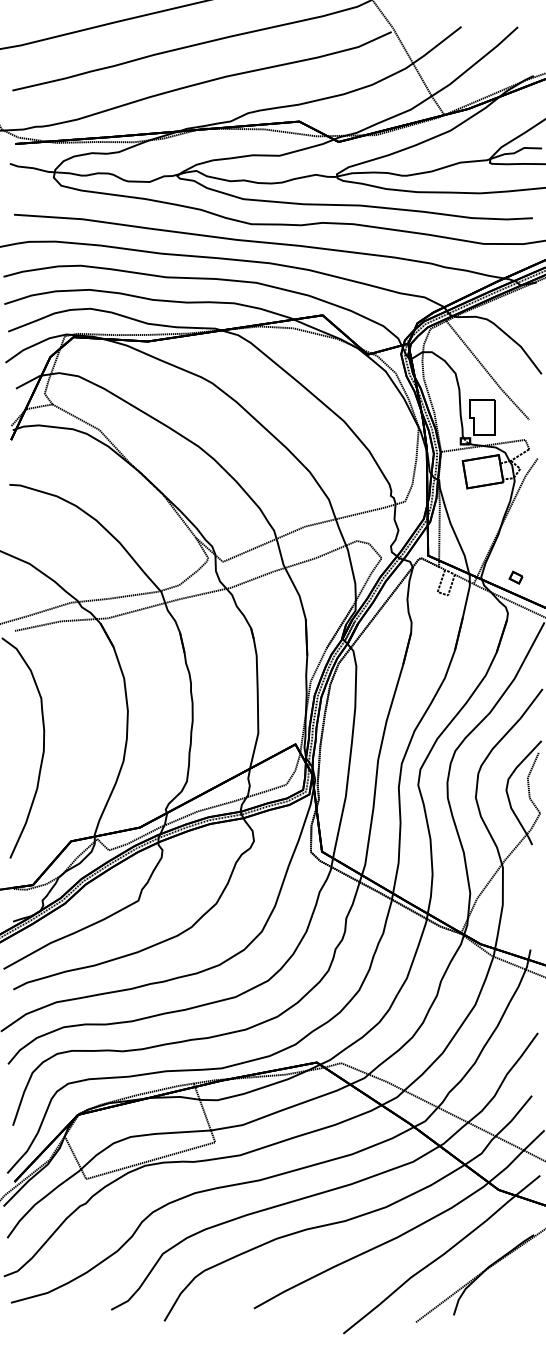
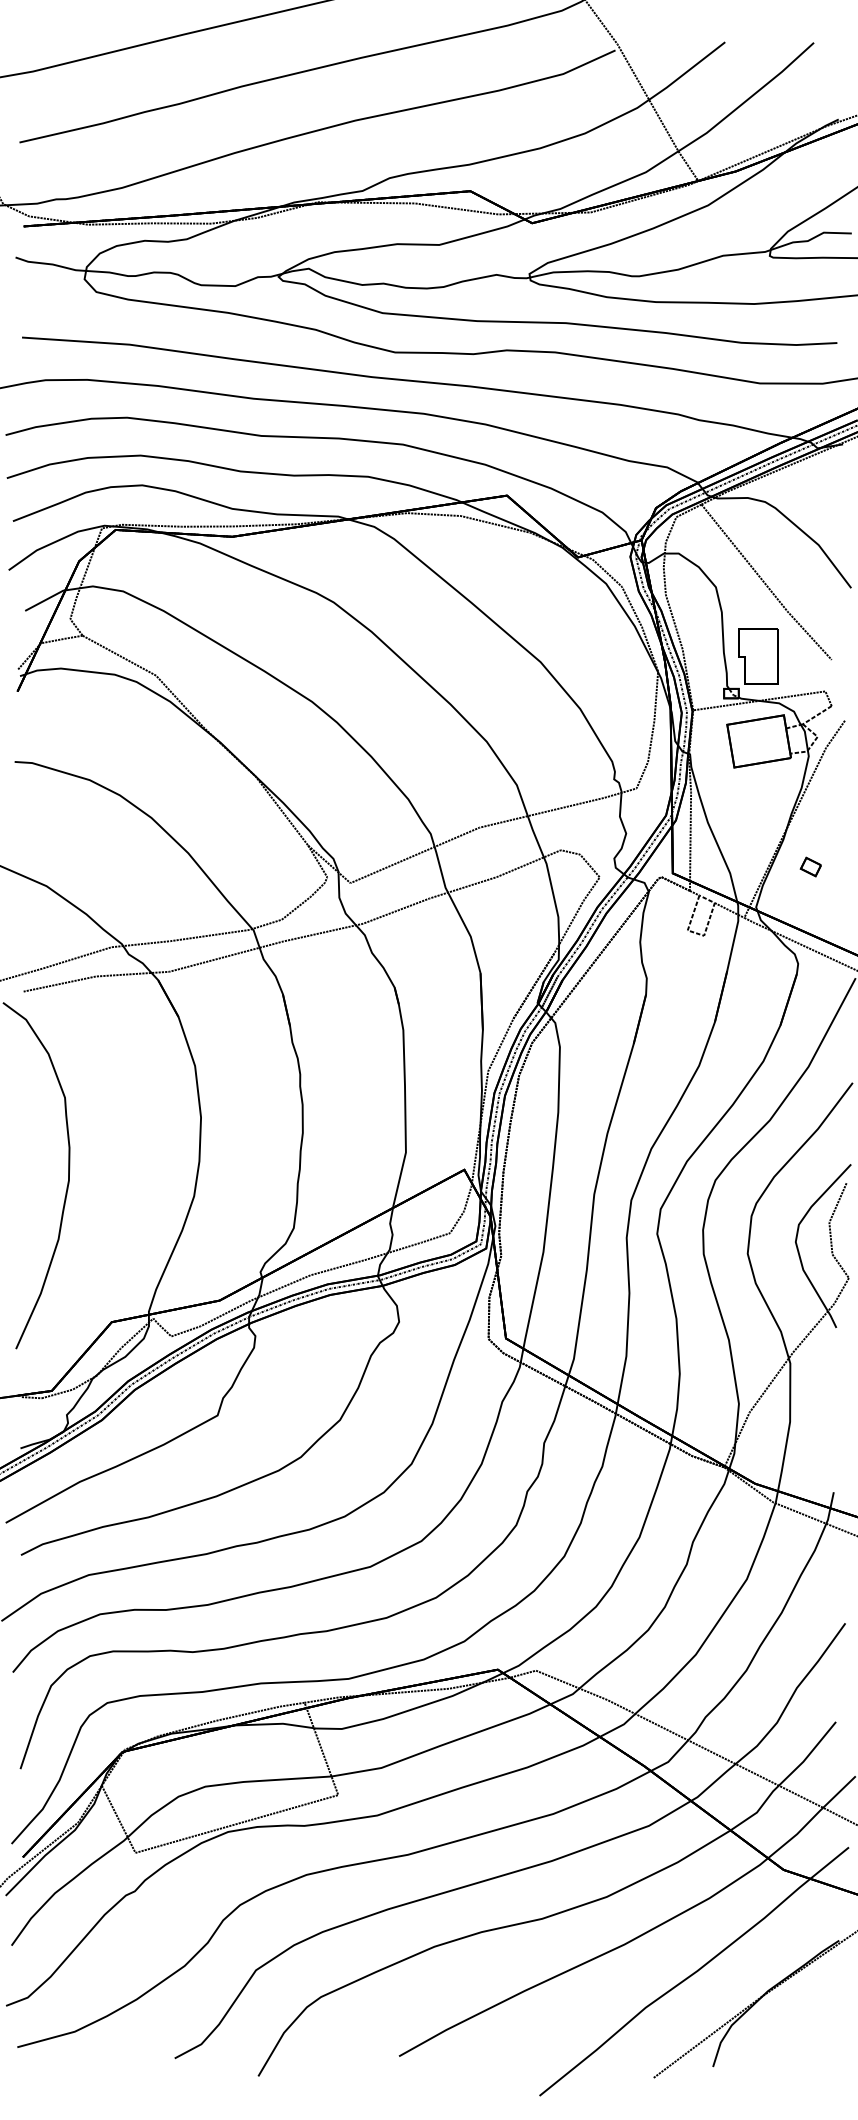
part: (515, 577) -> (810, 866), moved

